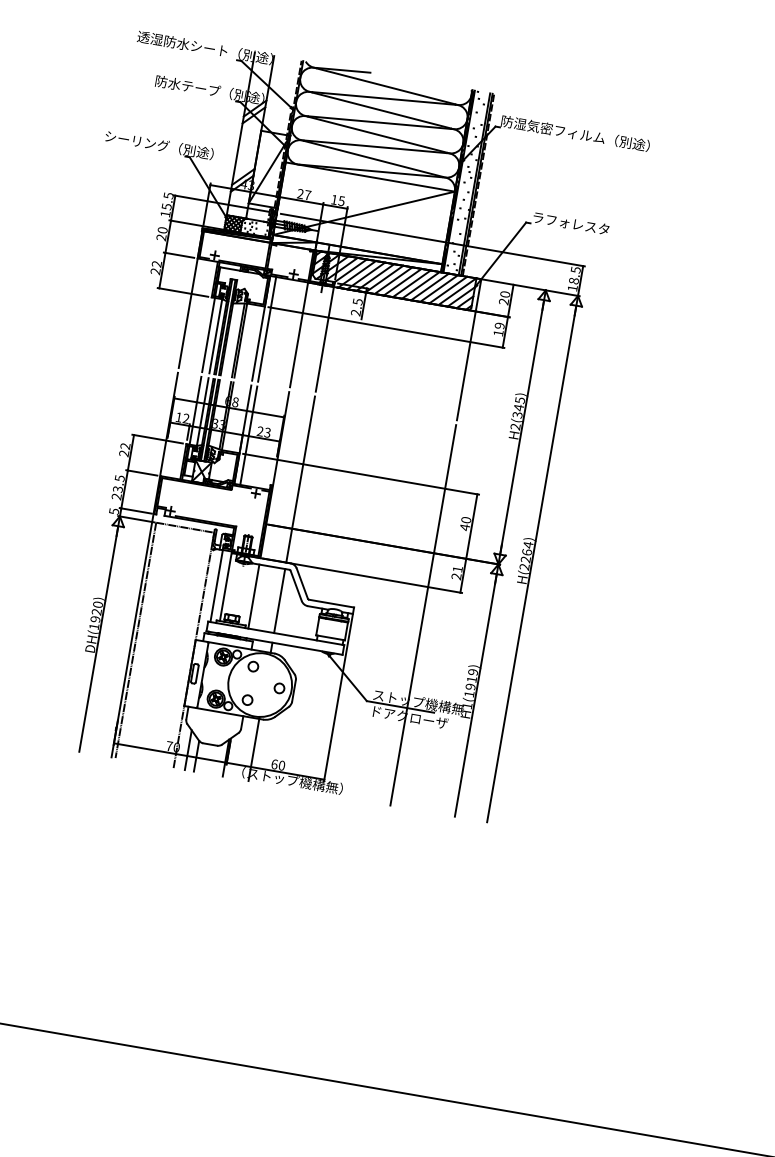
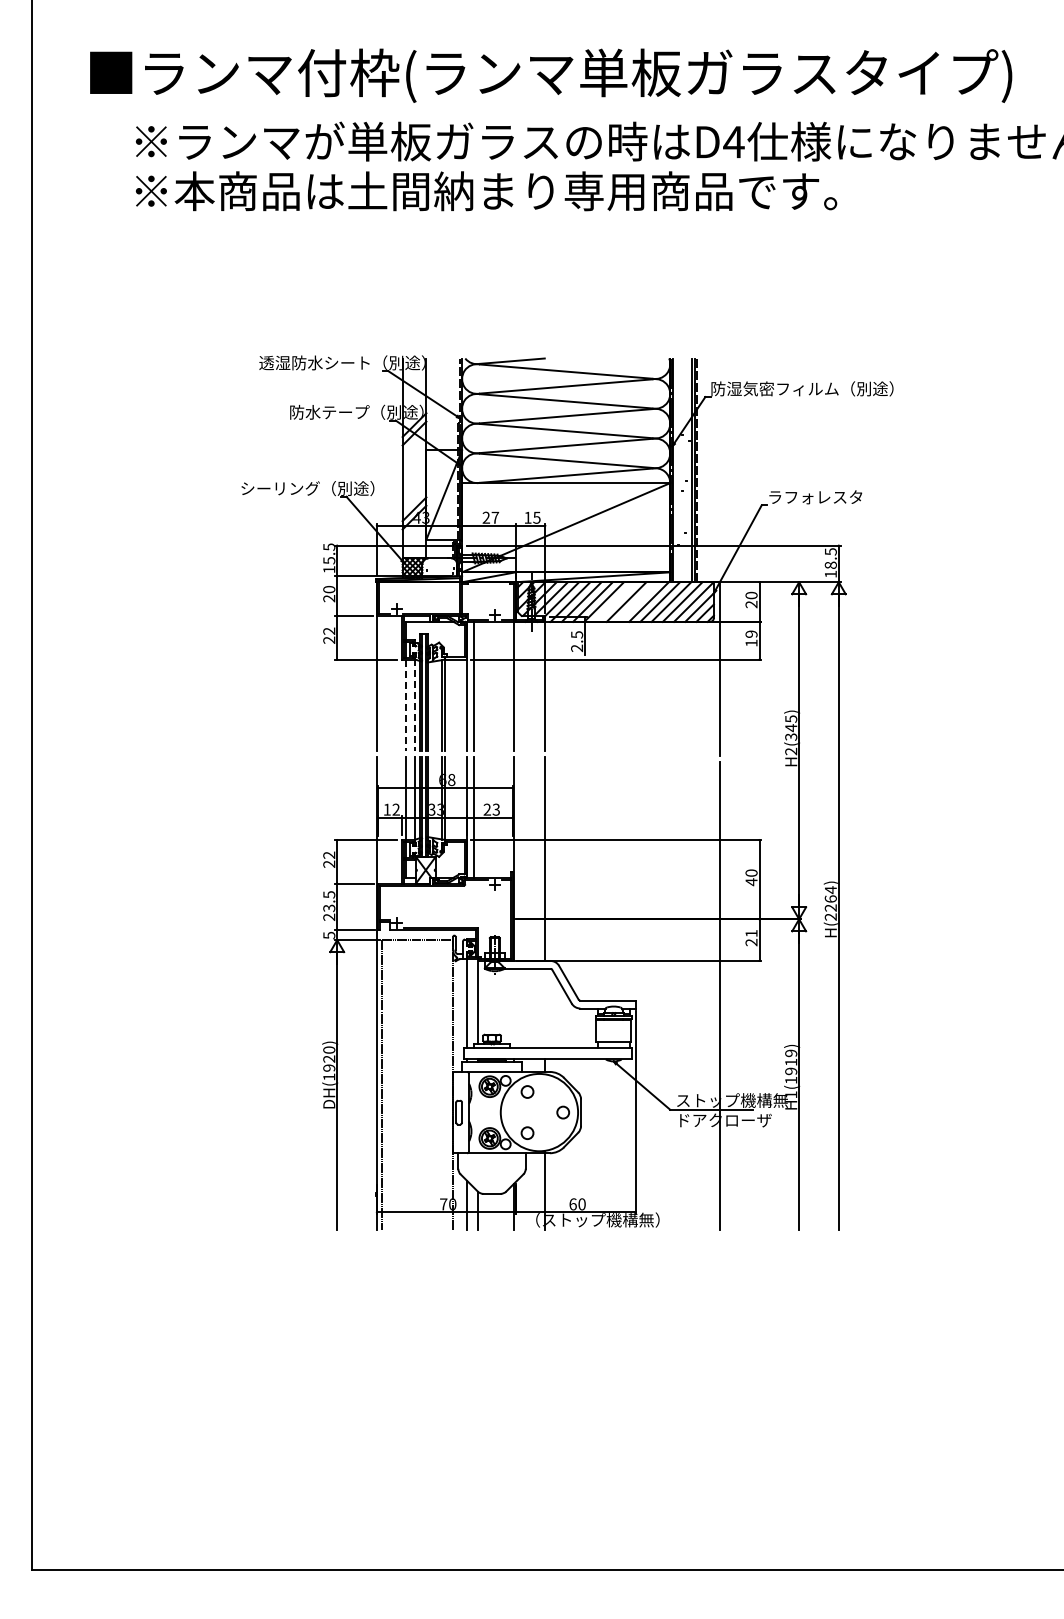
line: (393, 280) -> (615, 601), removed
line: (411, 283) -> (637, 601), removed
line: (208, 335) -> (405, 705), solid -> dashed
line: (215, 336) -> (414, 705), solid -> dashed
line: (253, 595) -> (513, 1007), removed
line: (279, 600) -> (545, 1007), removed

